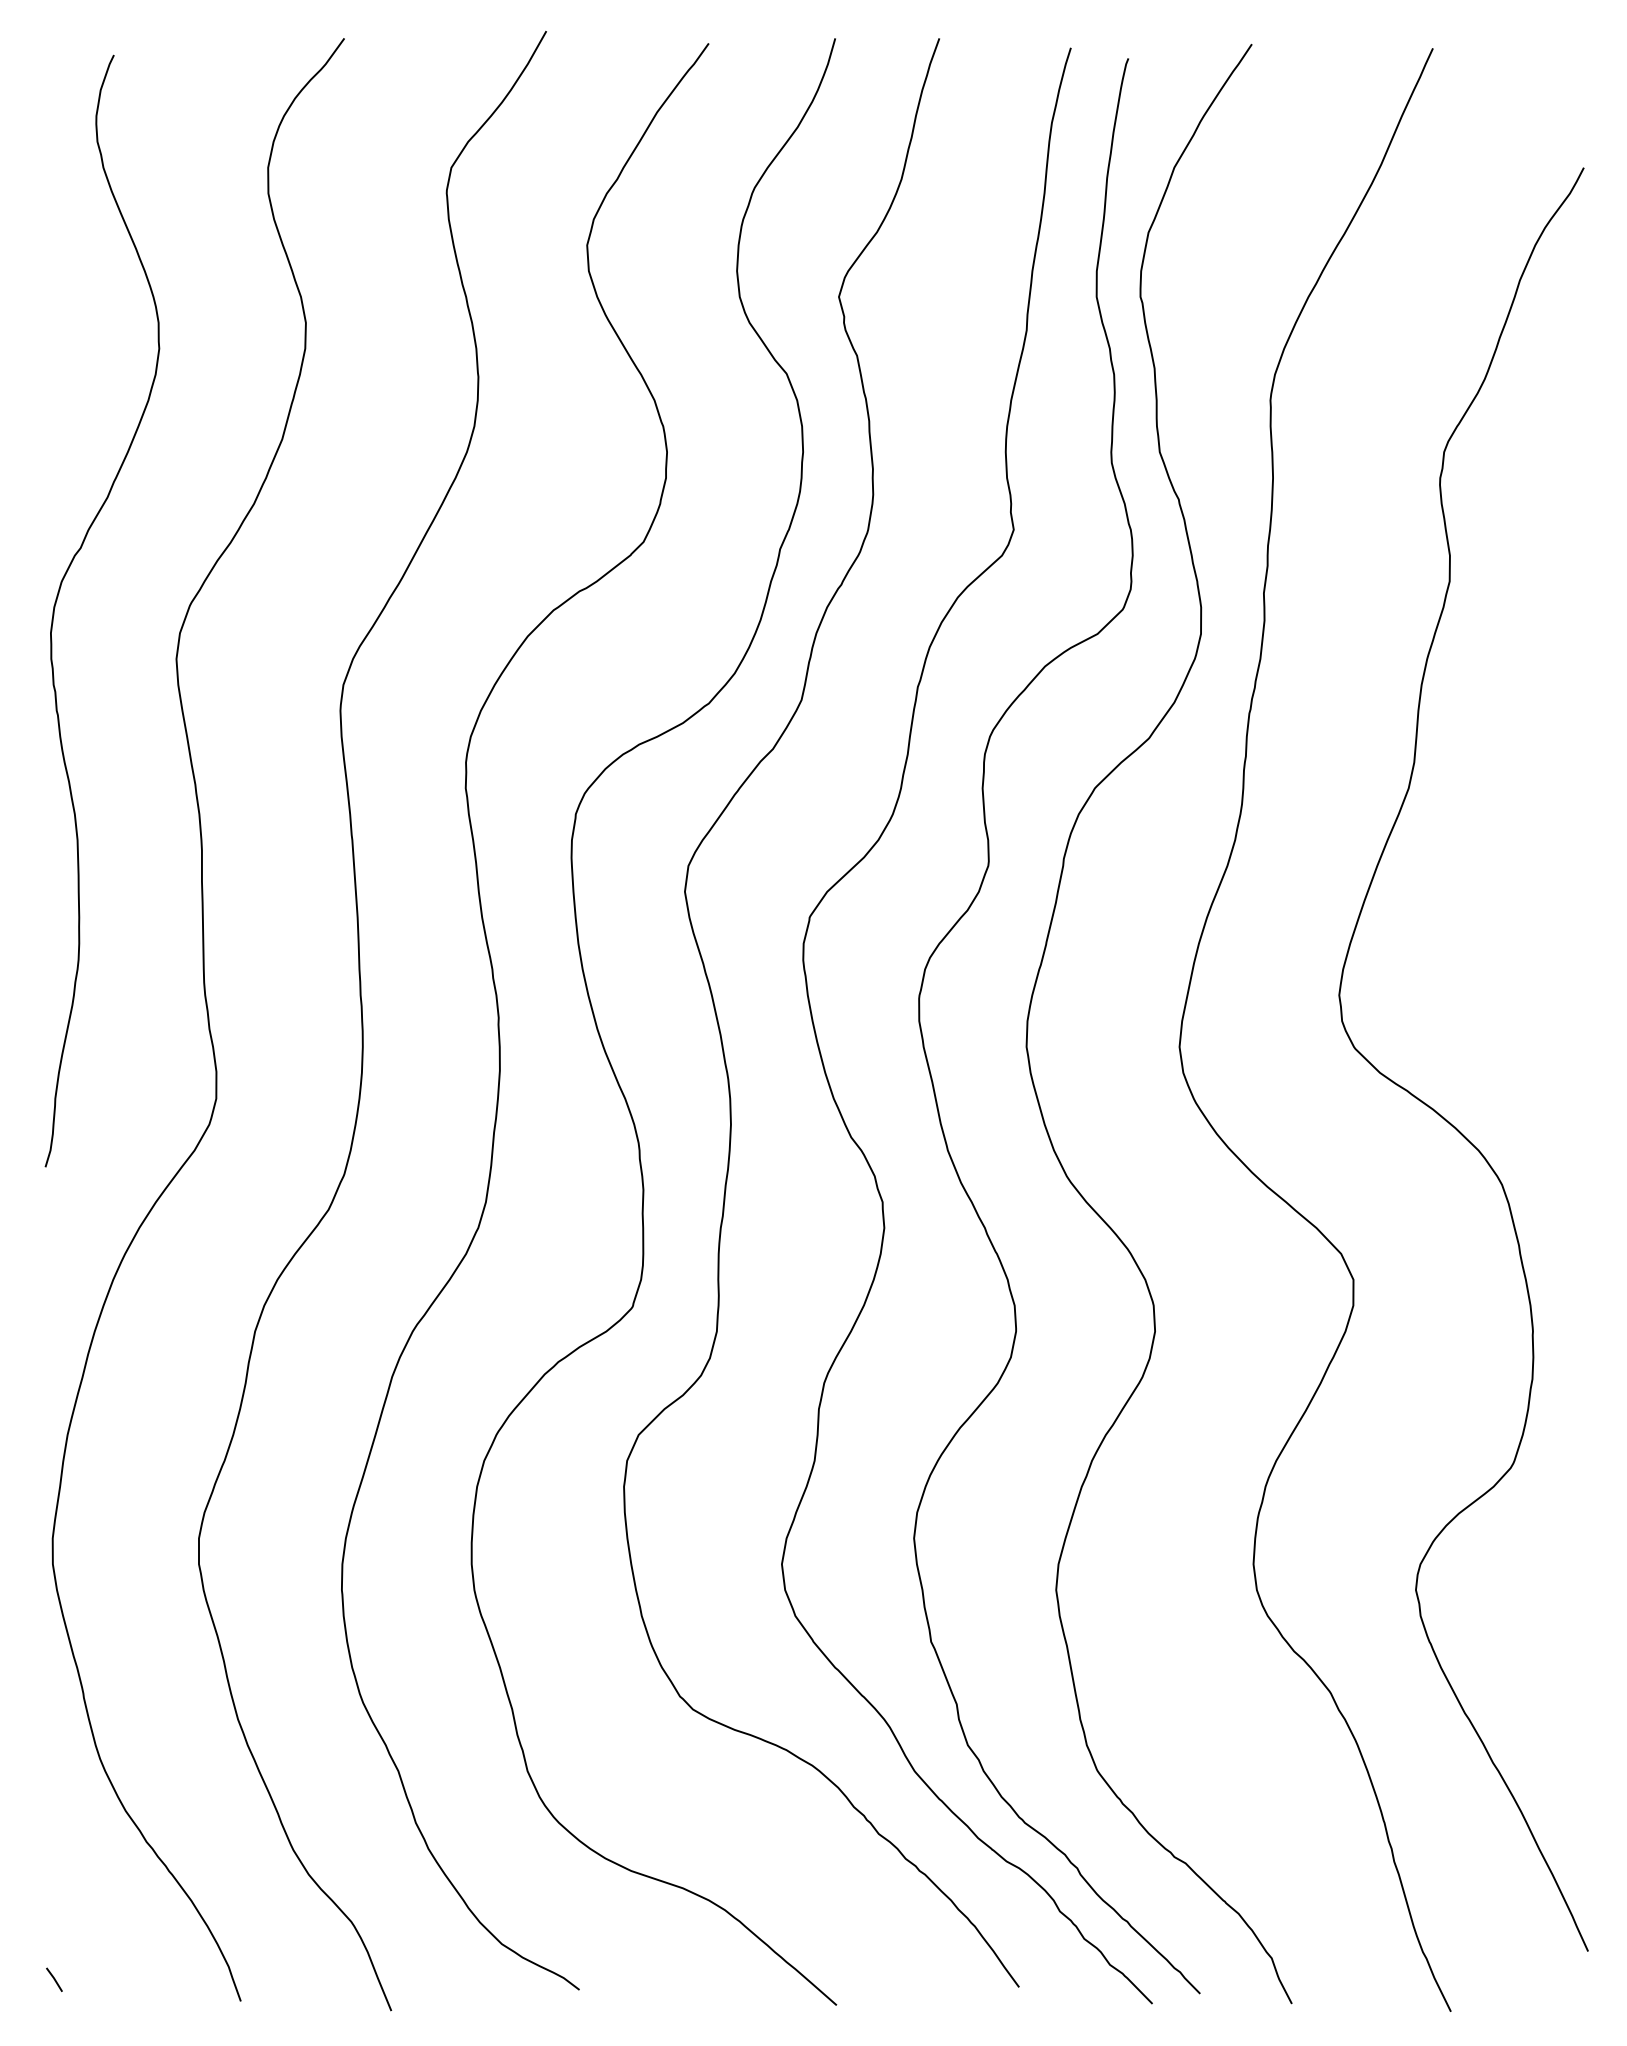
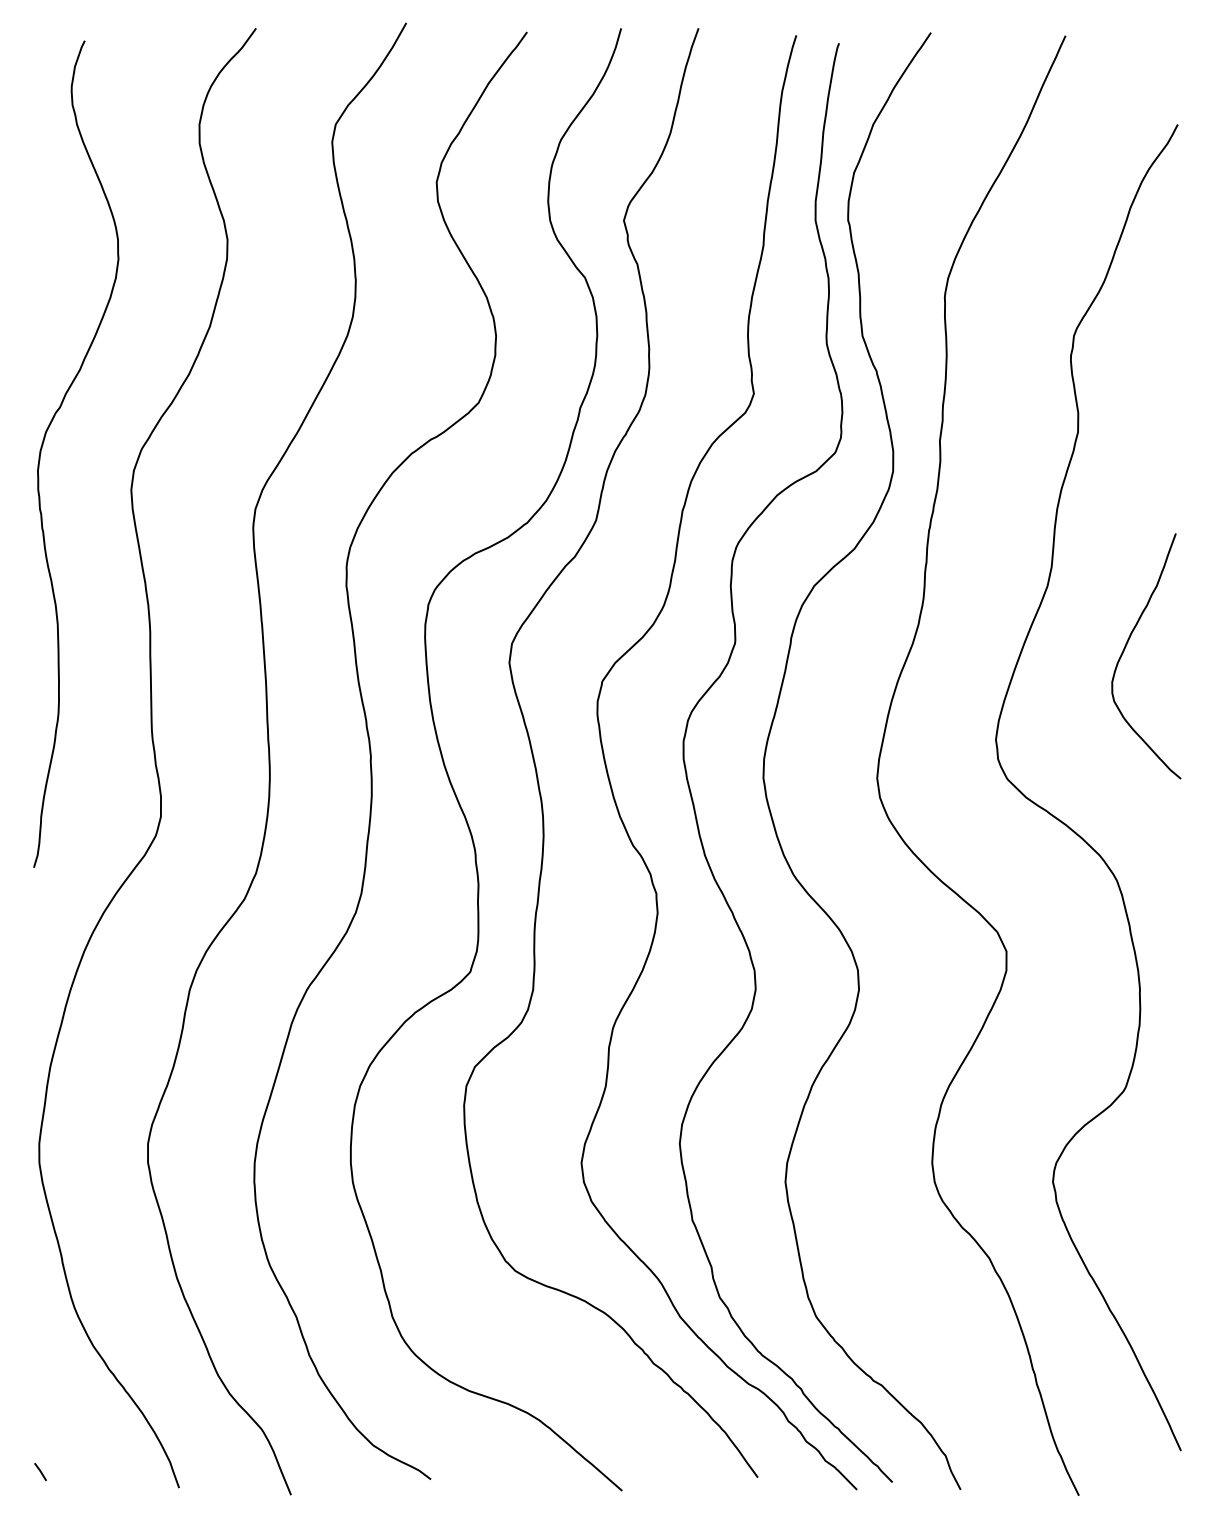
curve: (1513, 872) -> (1125, 648), added

